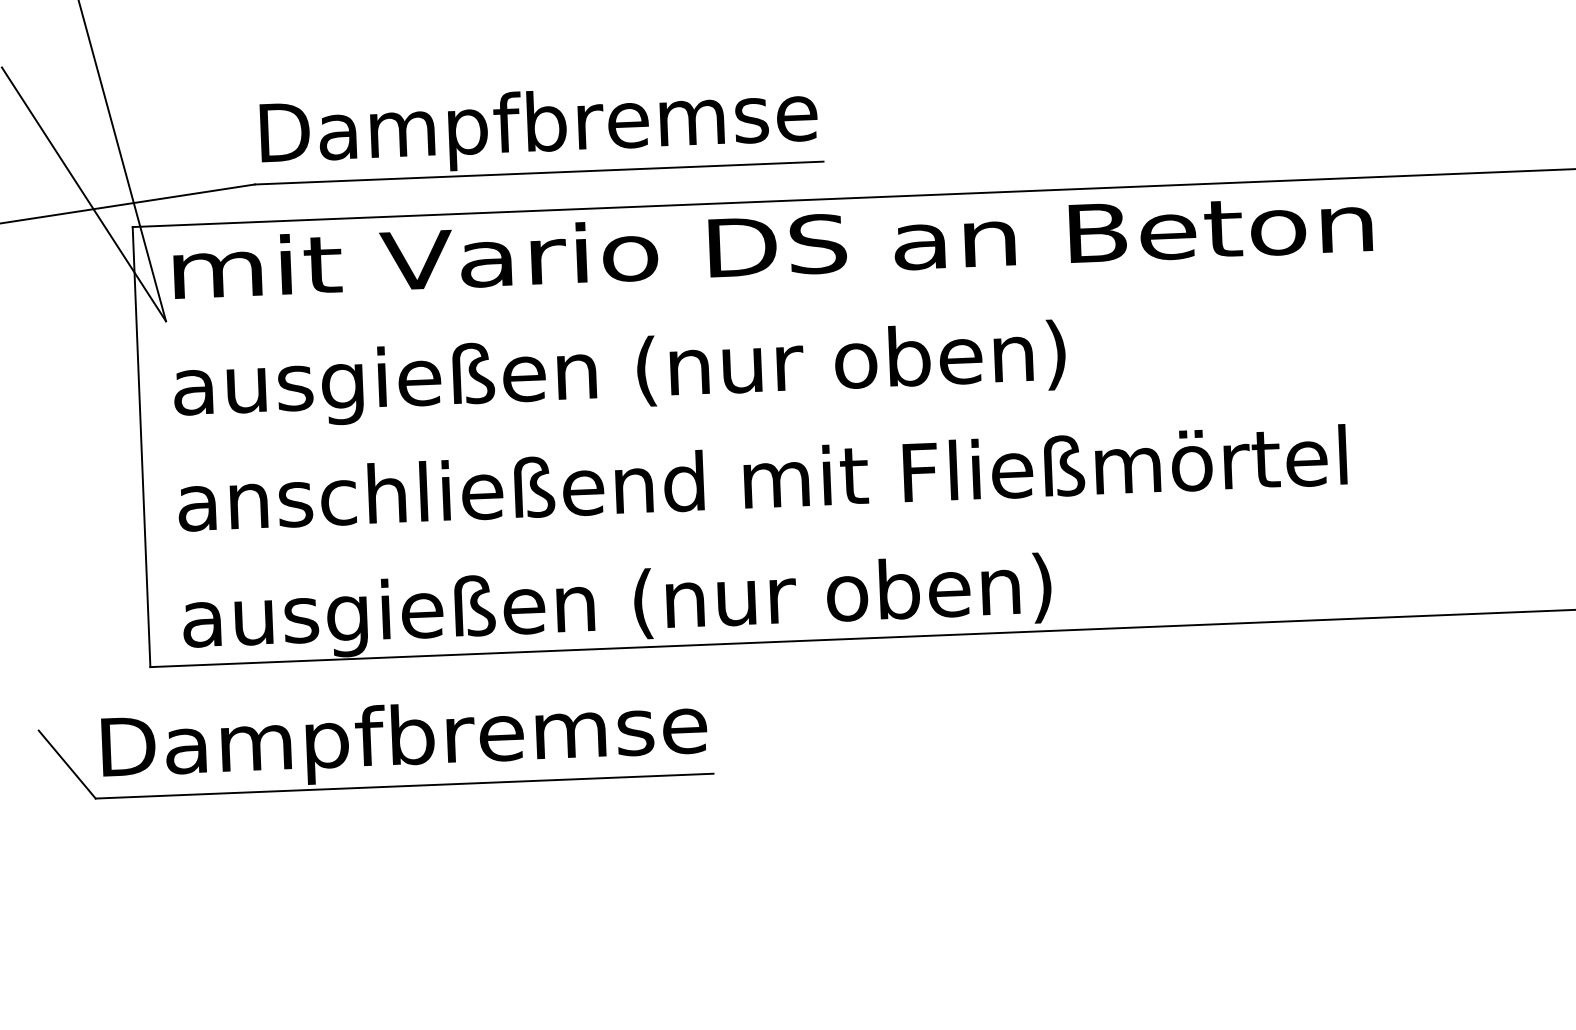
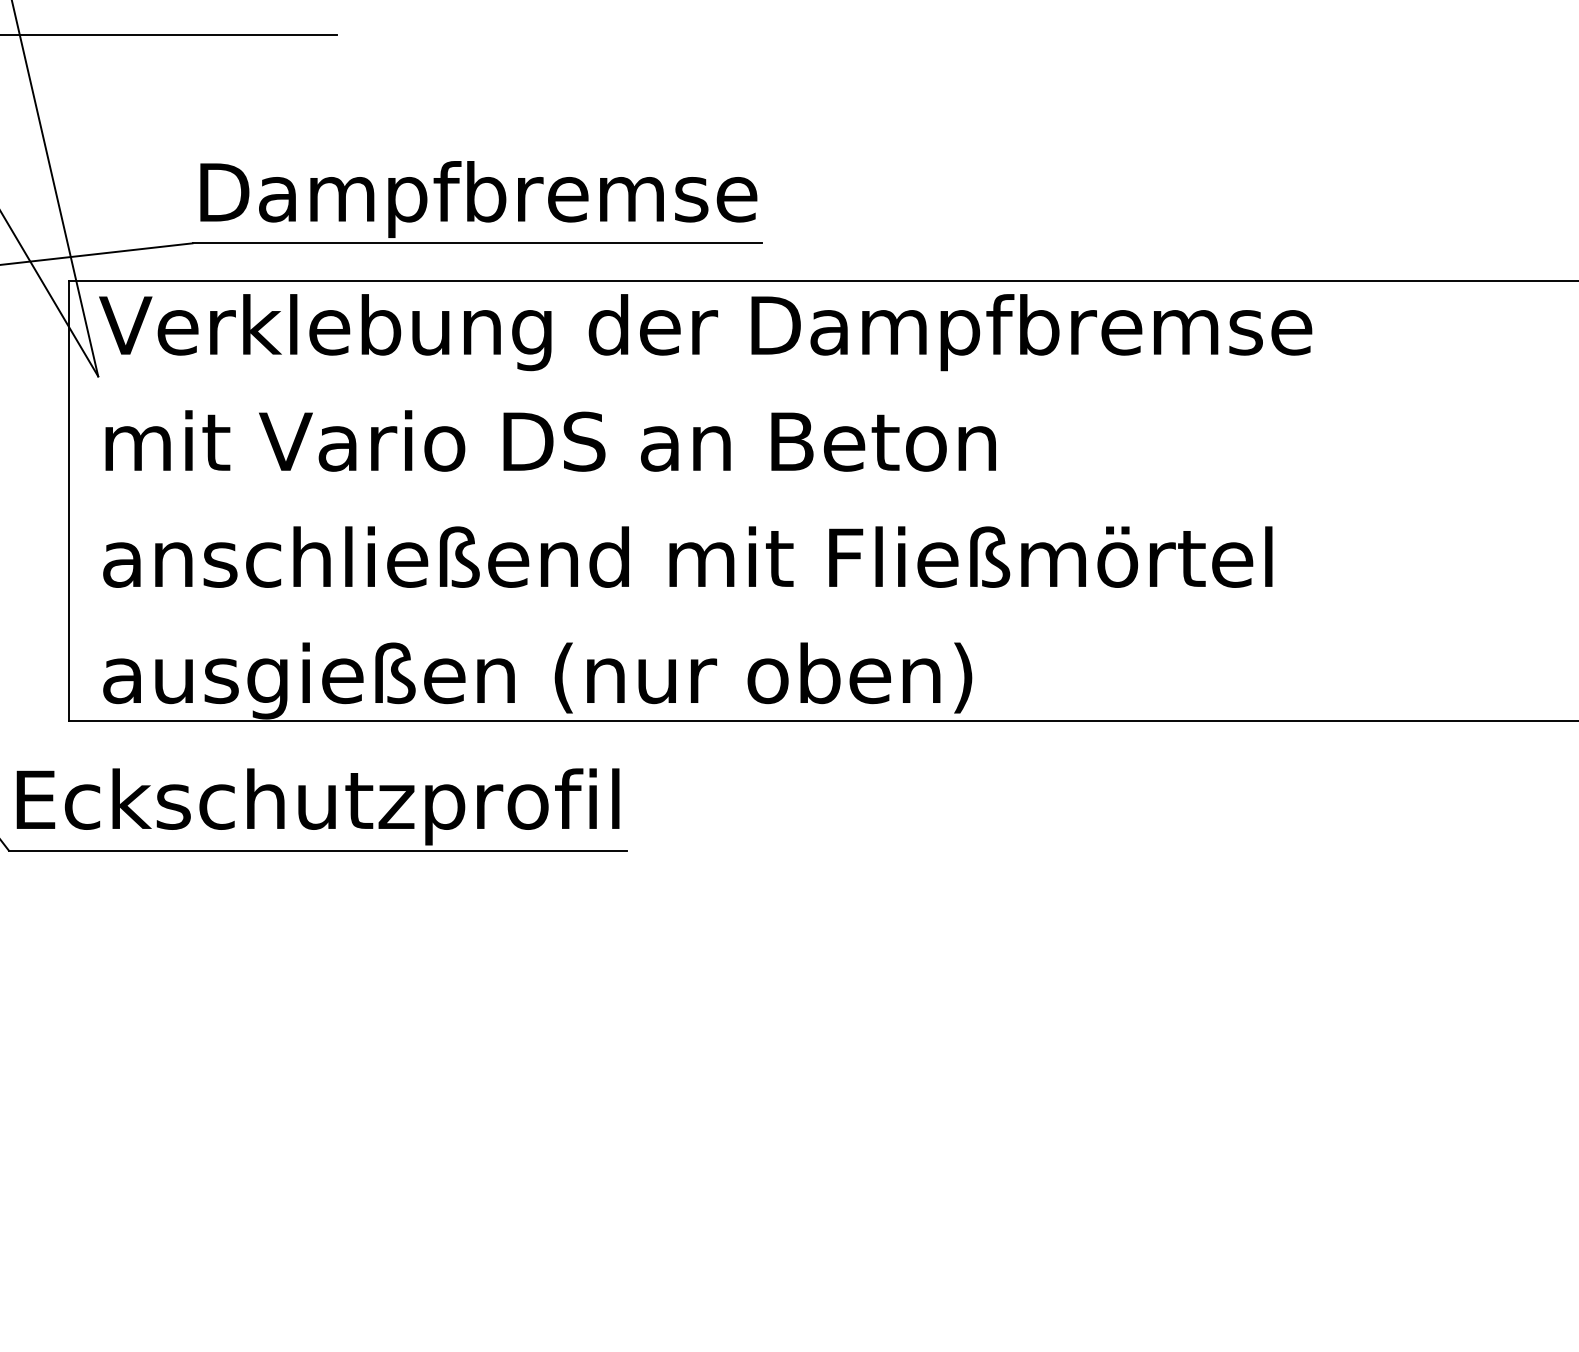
text: (771, 252) -> (705, 332), mit Vario DS an Beton -> Verklebung der Dampfbremse
text: (619, 375) -> (549, 448), ausgießen (nur oben) -> mit Vario DS an Beton
text: (404, 742) -> (319, 806), Dampfbremse -> Eckschutzprofil

